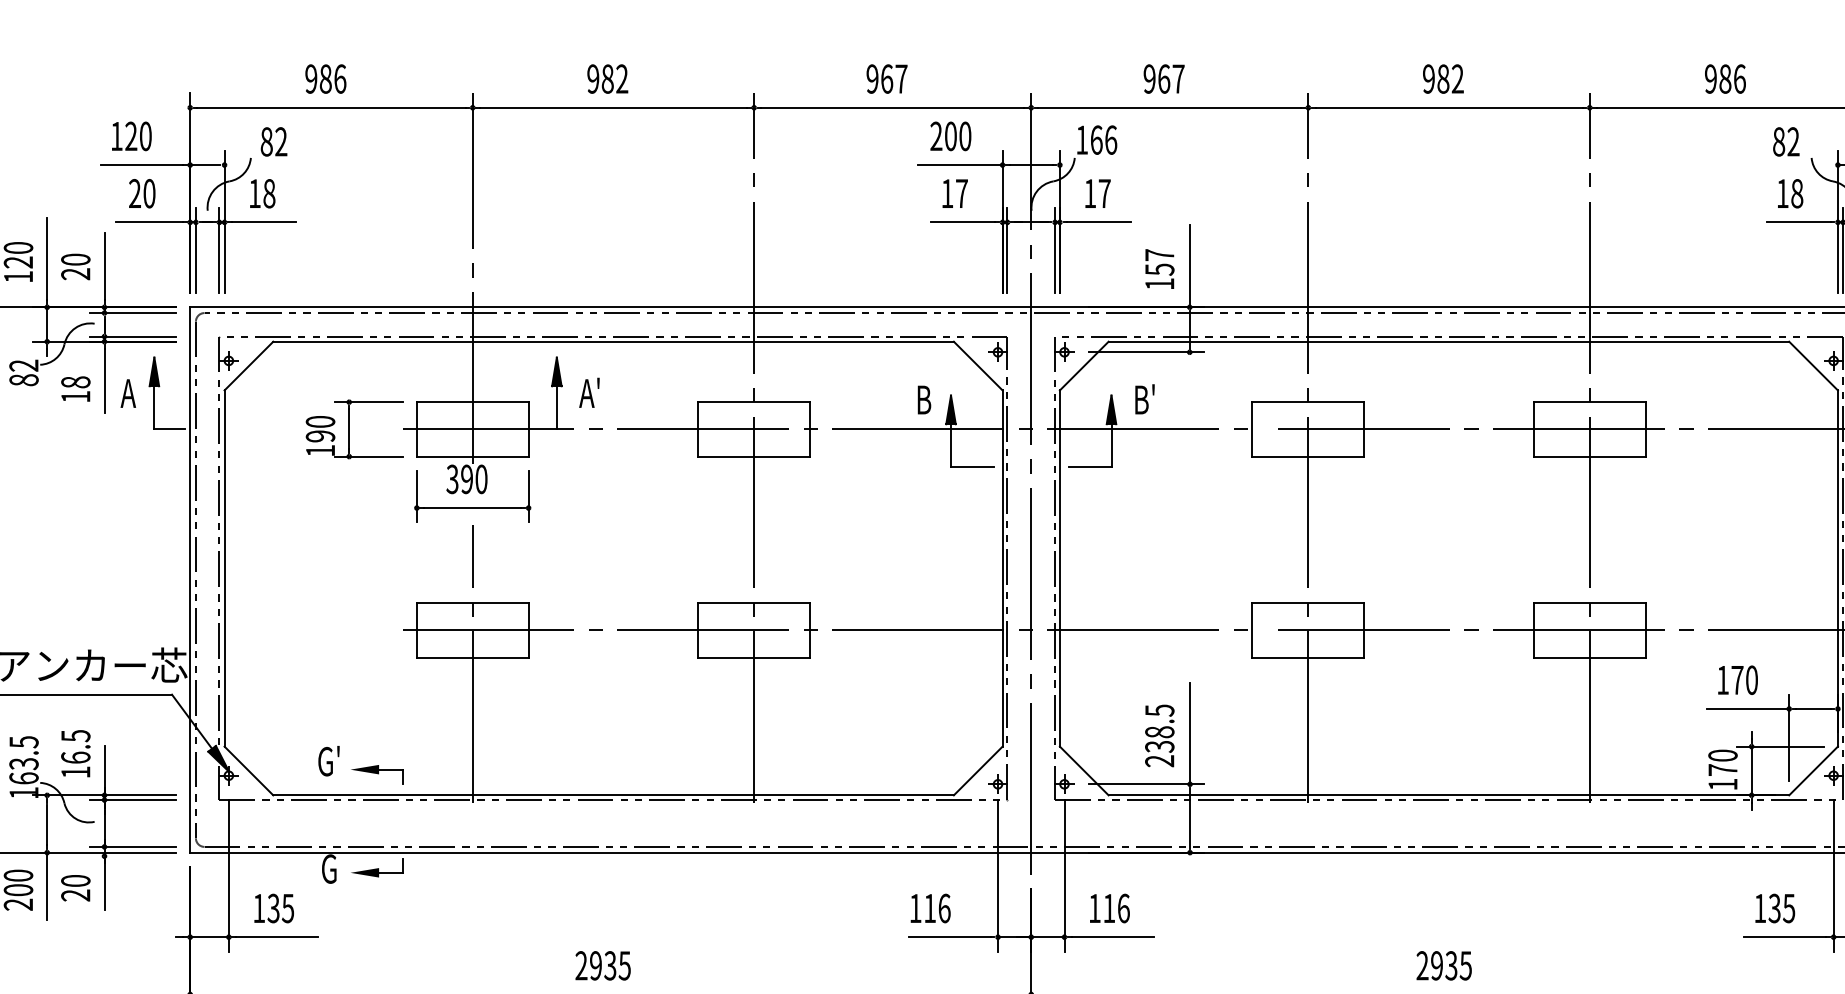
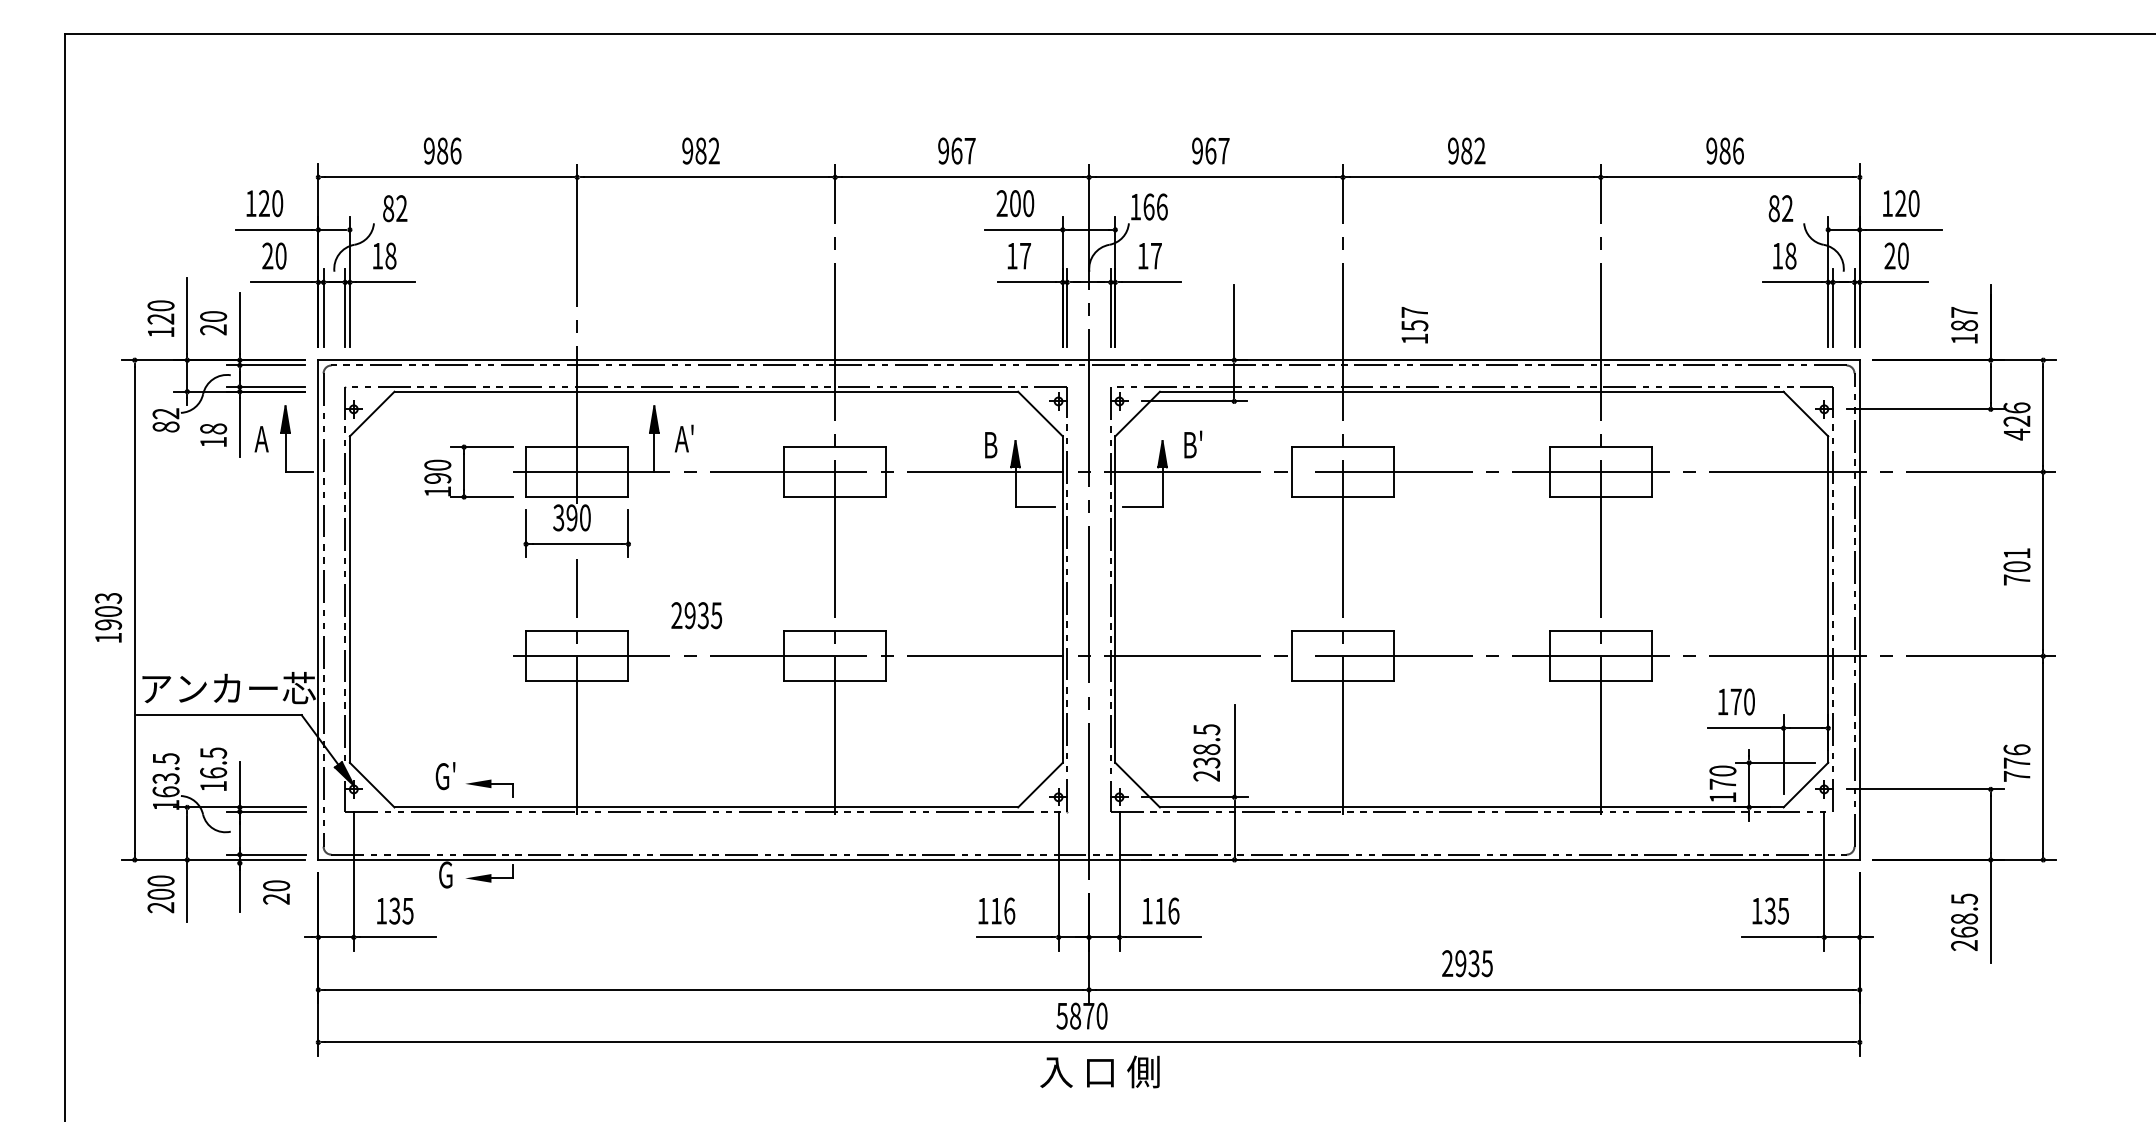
text: (1159, 269) -> (1414, 325), moved
text: (75, 888) -> (276, 892), moved
text: (602, 965) -> (696, 615), moved

